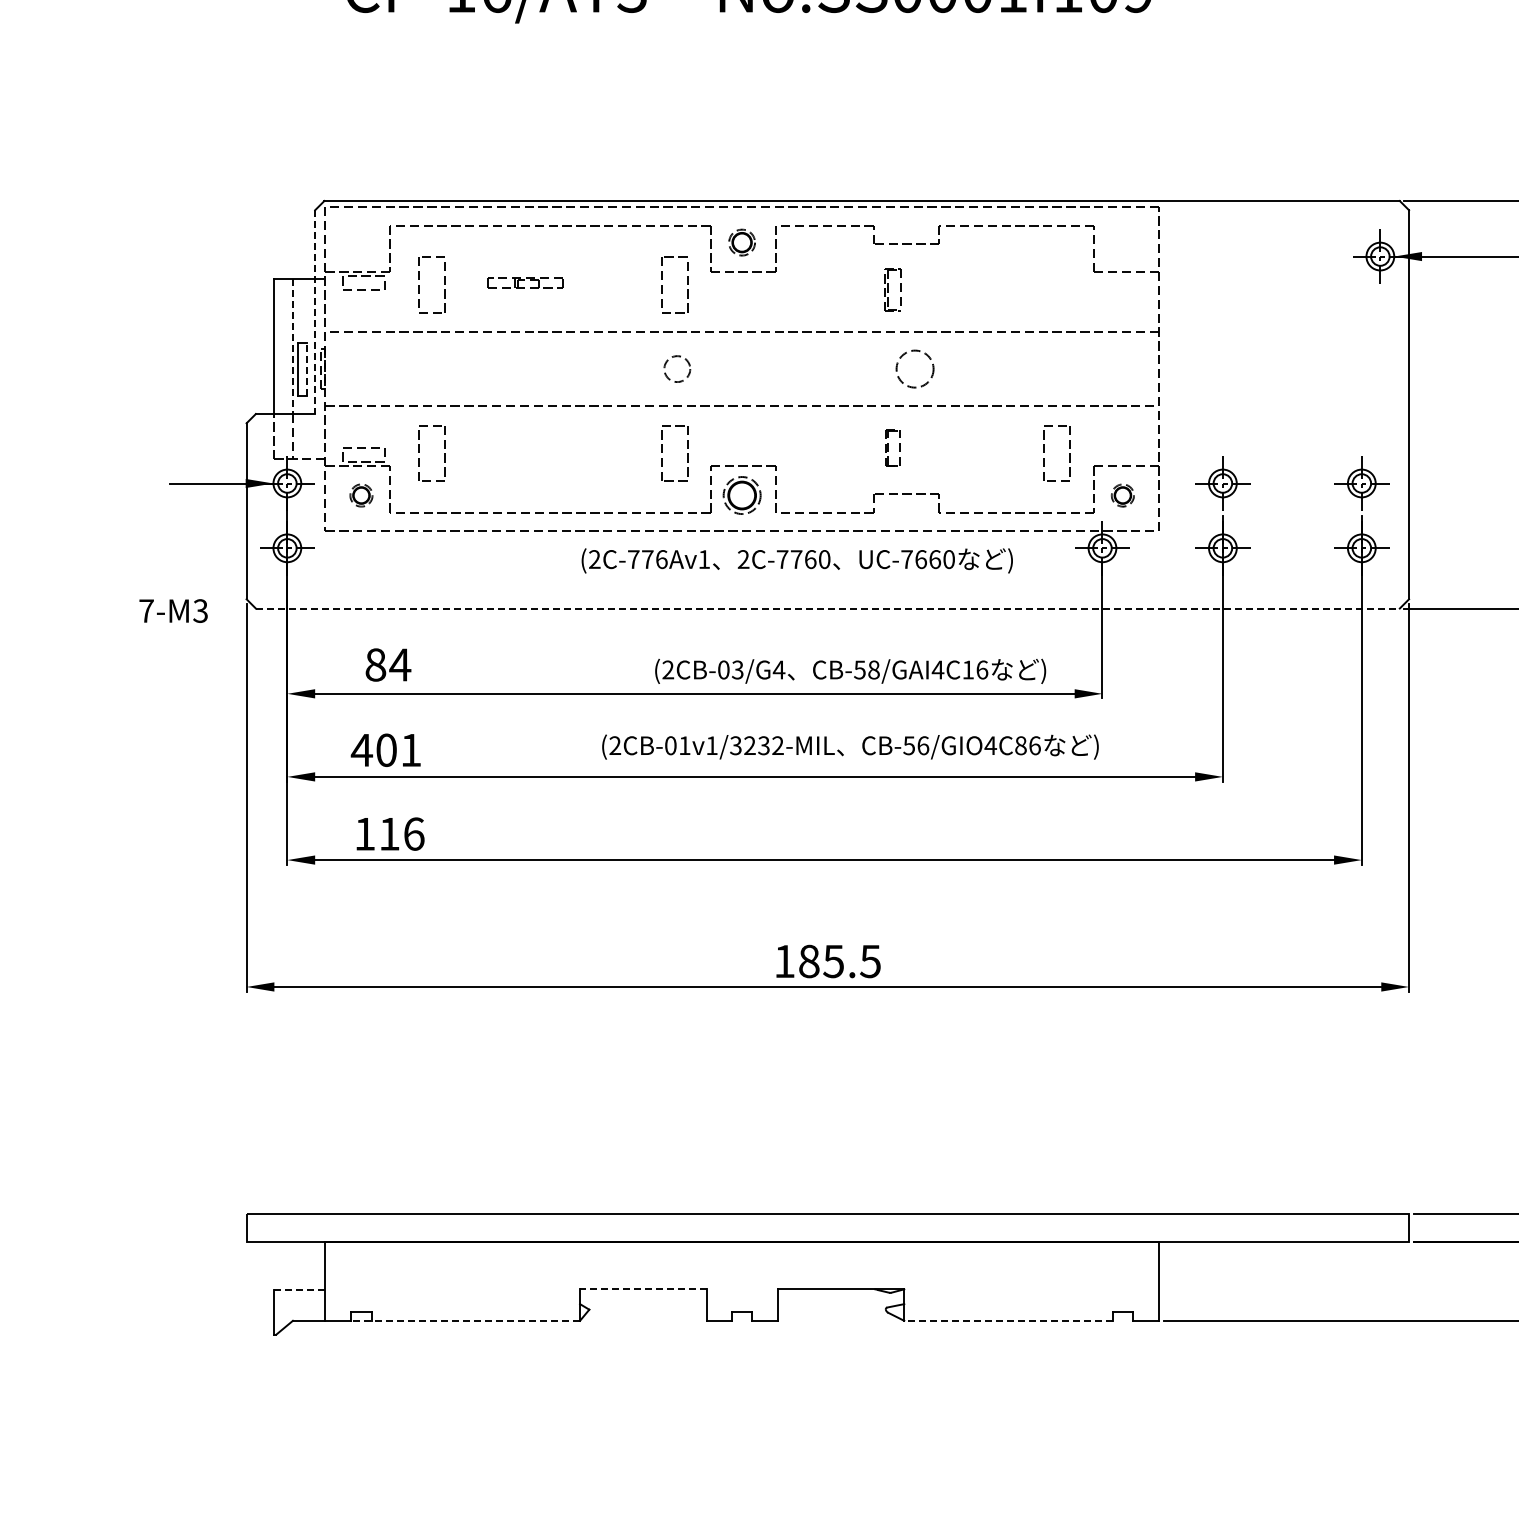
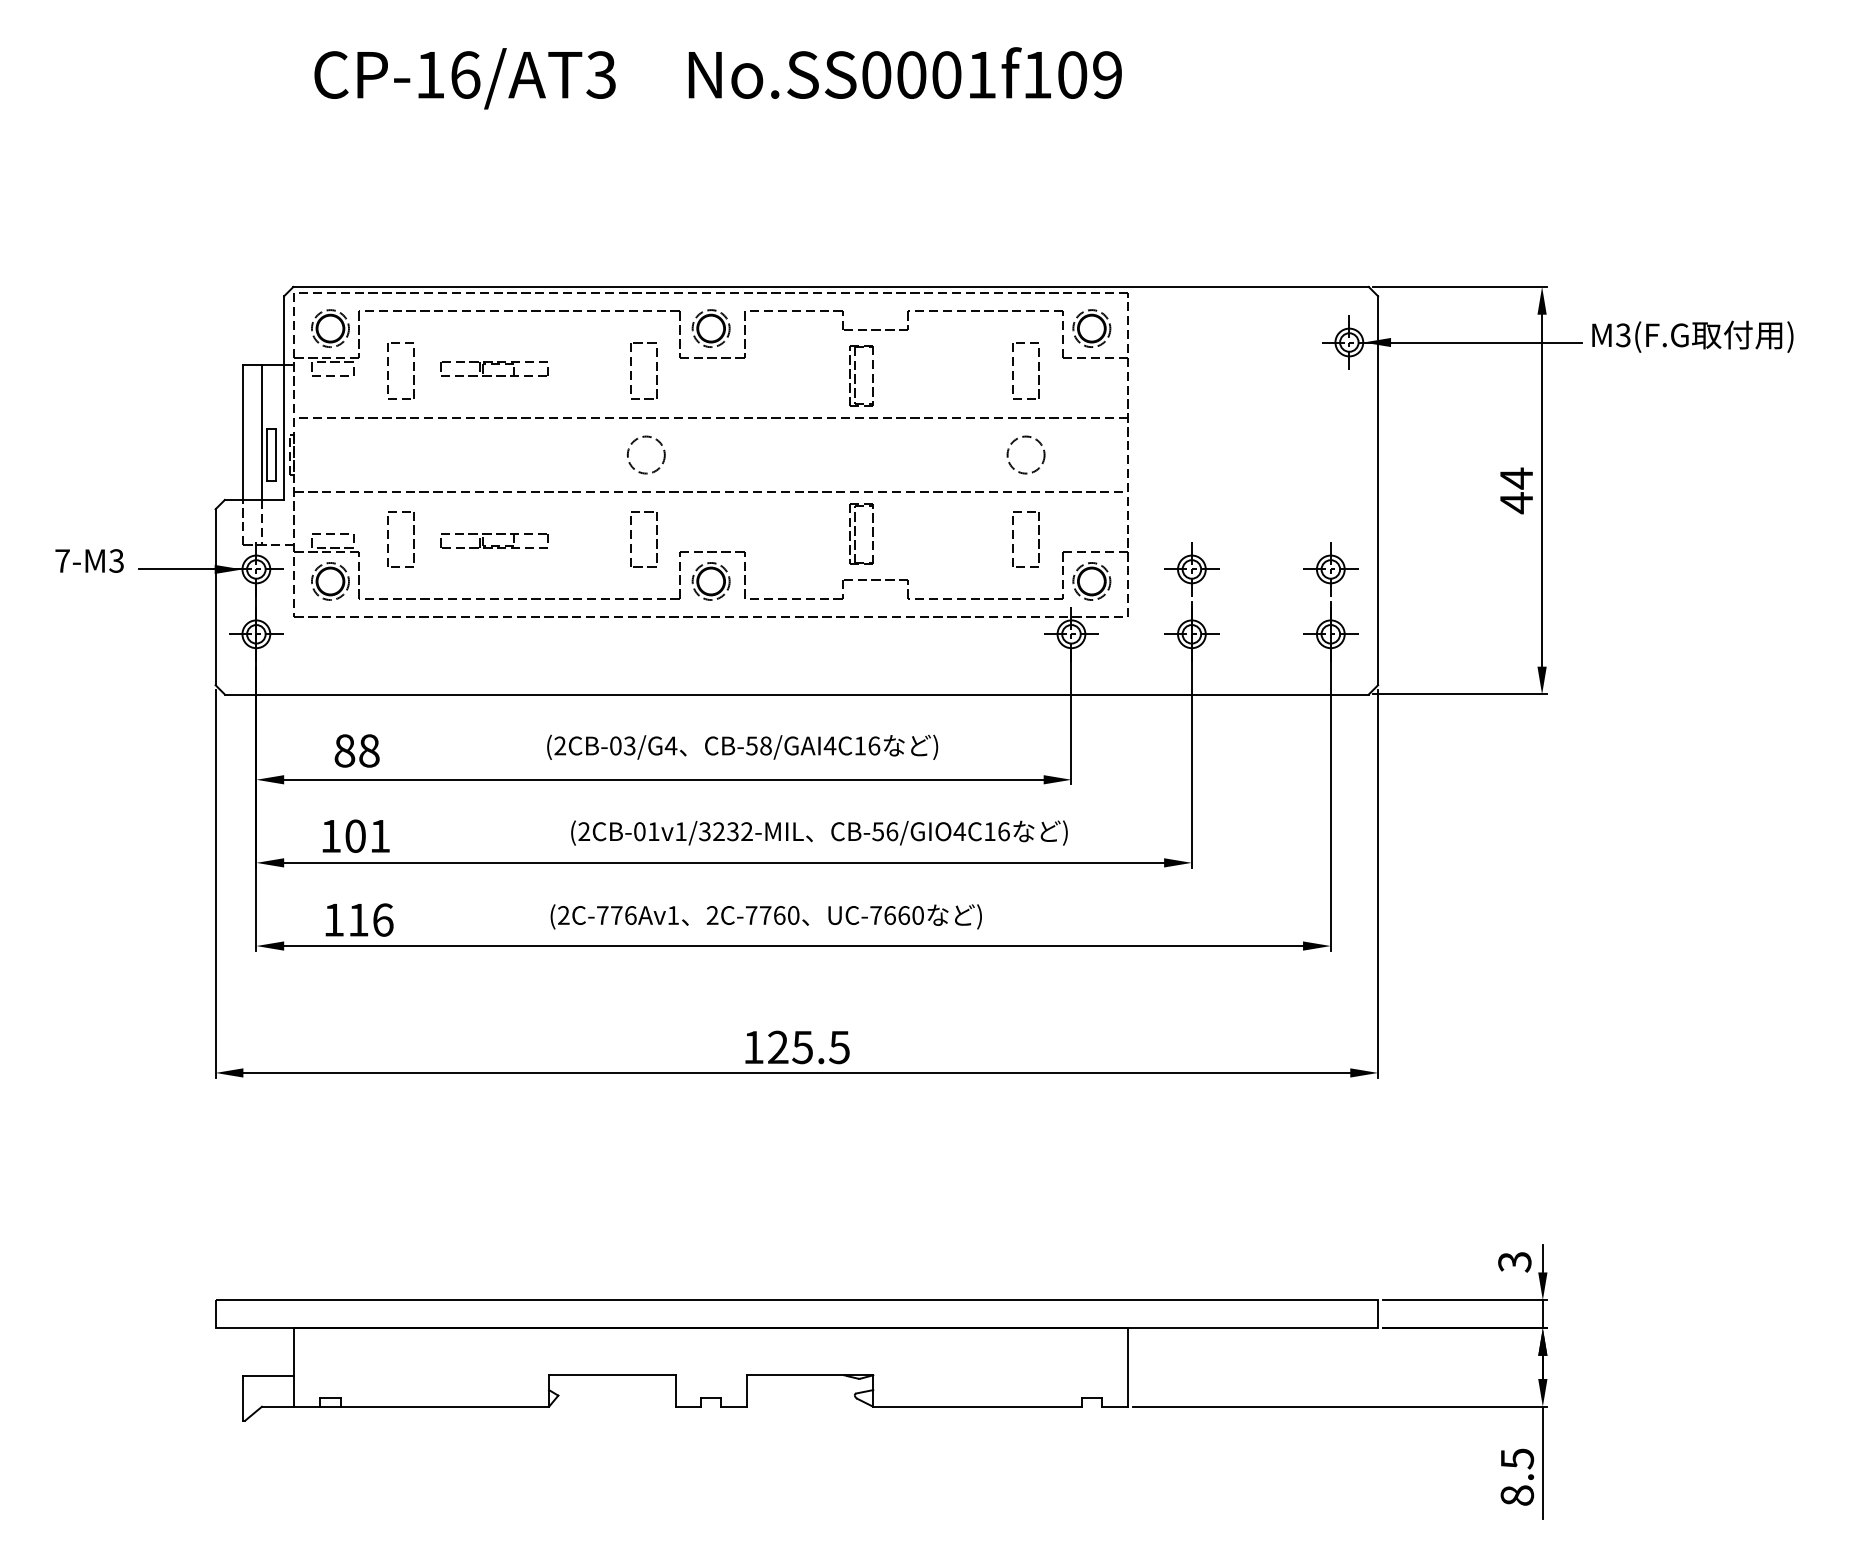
part: (361, 242) -> (330, 328), added
part: (741, 242) -> (710, 328), size x1.43
part: (1122, 242) -> (1091, 328), added
part: (525, 282) -> (494, 368), size x1.43
part: (1044, 285) -> (1013, 371), added
part: (892, 289) -> (861, 375), size x1.43
line: (315, 312) -> (284, 398), dashed -> solid
line: (292, 346) -> (261, 432), dashed -> solid
line: (306, 368) -> (275, 454), dashed -> solid
circle: (676, 368) -> (645, 454), size x1.43
circle: (914, 368) -> (1025, 454), moved
part: (892, 447) -> (861, 533), size x1.67
part: (525, 454) -> (494, 540), added
part: (361, 495) -> (330, 581), size x1.67
part: (1122, 495) -> (1091, 581), size x1.67
text: (796, 560) -> (765, 916), moved
line: (827, 608) -> (796, 694), dashed -> solid
text: (173, 610) -> (89, 560), moved
text: (400, 664) -> (369, 750), 84 -> 88
text: (850, 670) -> (742, 746), moved
text: (1020, 745) -> (989, 831), CB-56/GIO4C86 -> CB-56/GIO4C16
text: (361, 750) -> (330, 836), 401 -> 101
text: (809, 961) -> (778, 1047), 185.5 -> 125.5
line: (642, 1289) -> (611, 1375), dashed -> solid
line: (300, 1290) -> (269, 1376), dashed -> solid
line: (465, 1320) -> (434, 1406), dashed -> solid
line: (1008, 1320) -> (977, 1406), dashed -> solid

